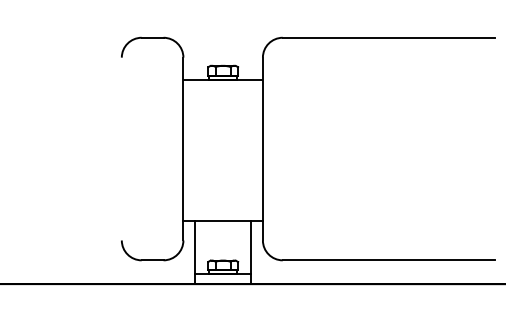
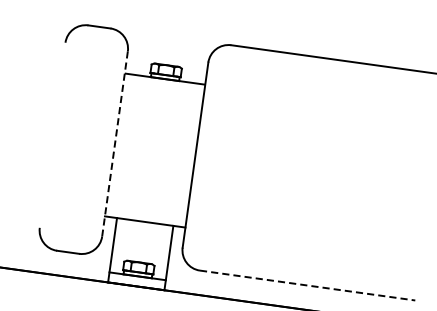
line: (183, 149) -> (115, 144), solid -> dashed
line: (389, 260) -> (308, 285), solid -> dashed

